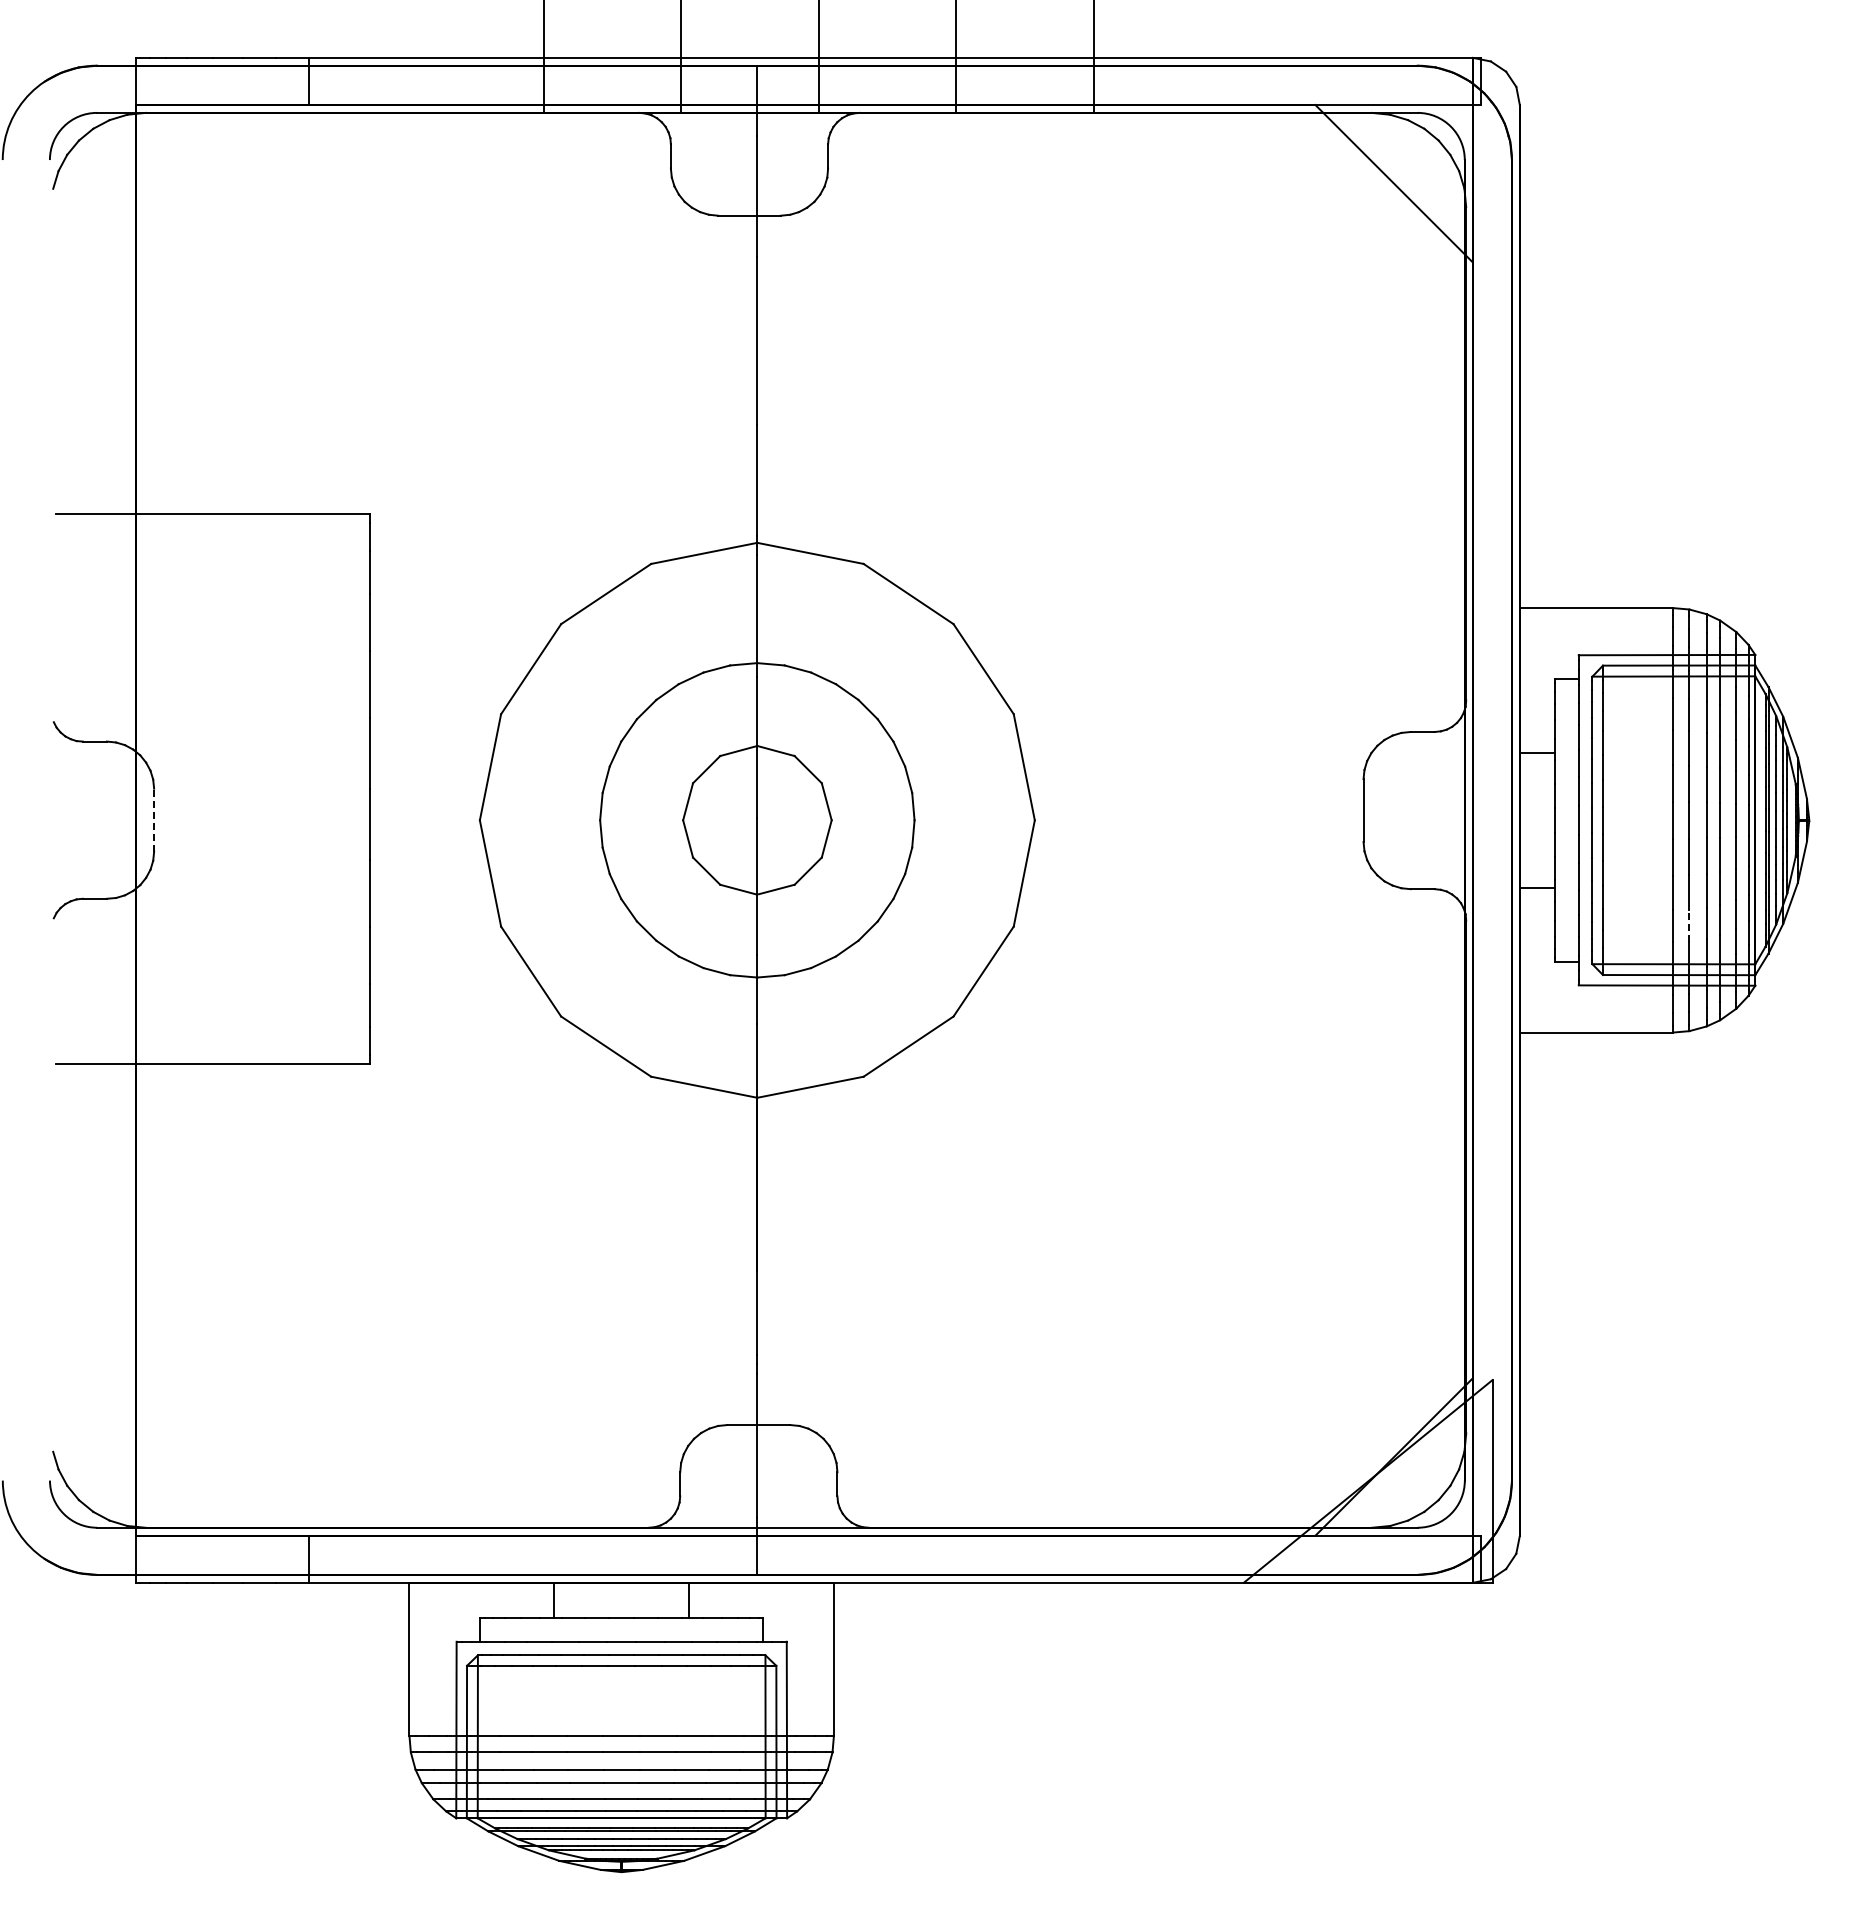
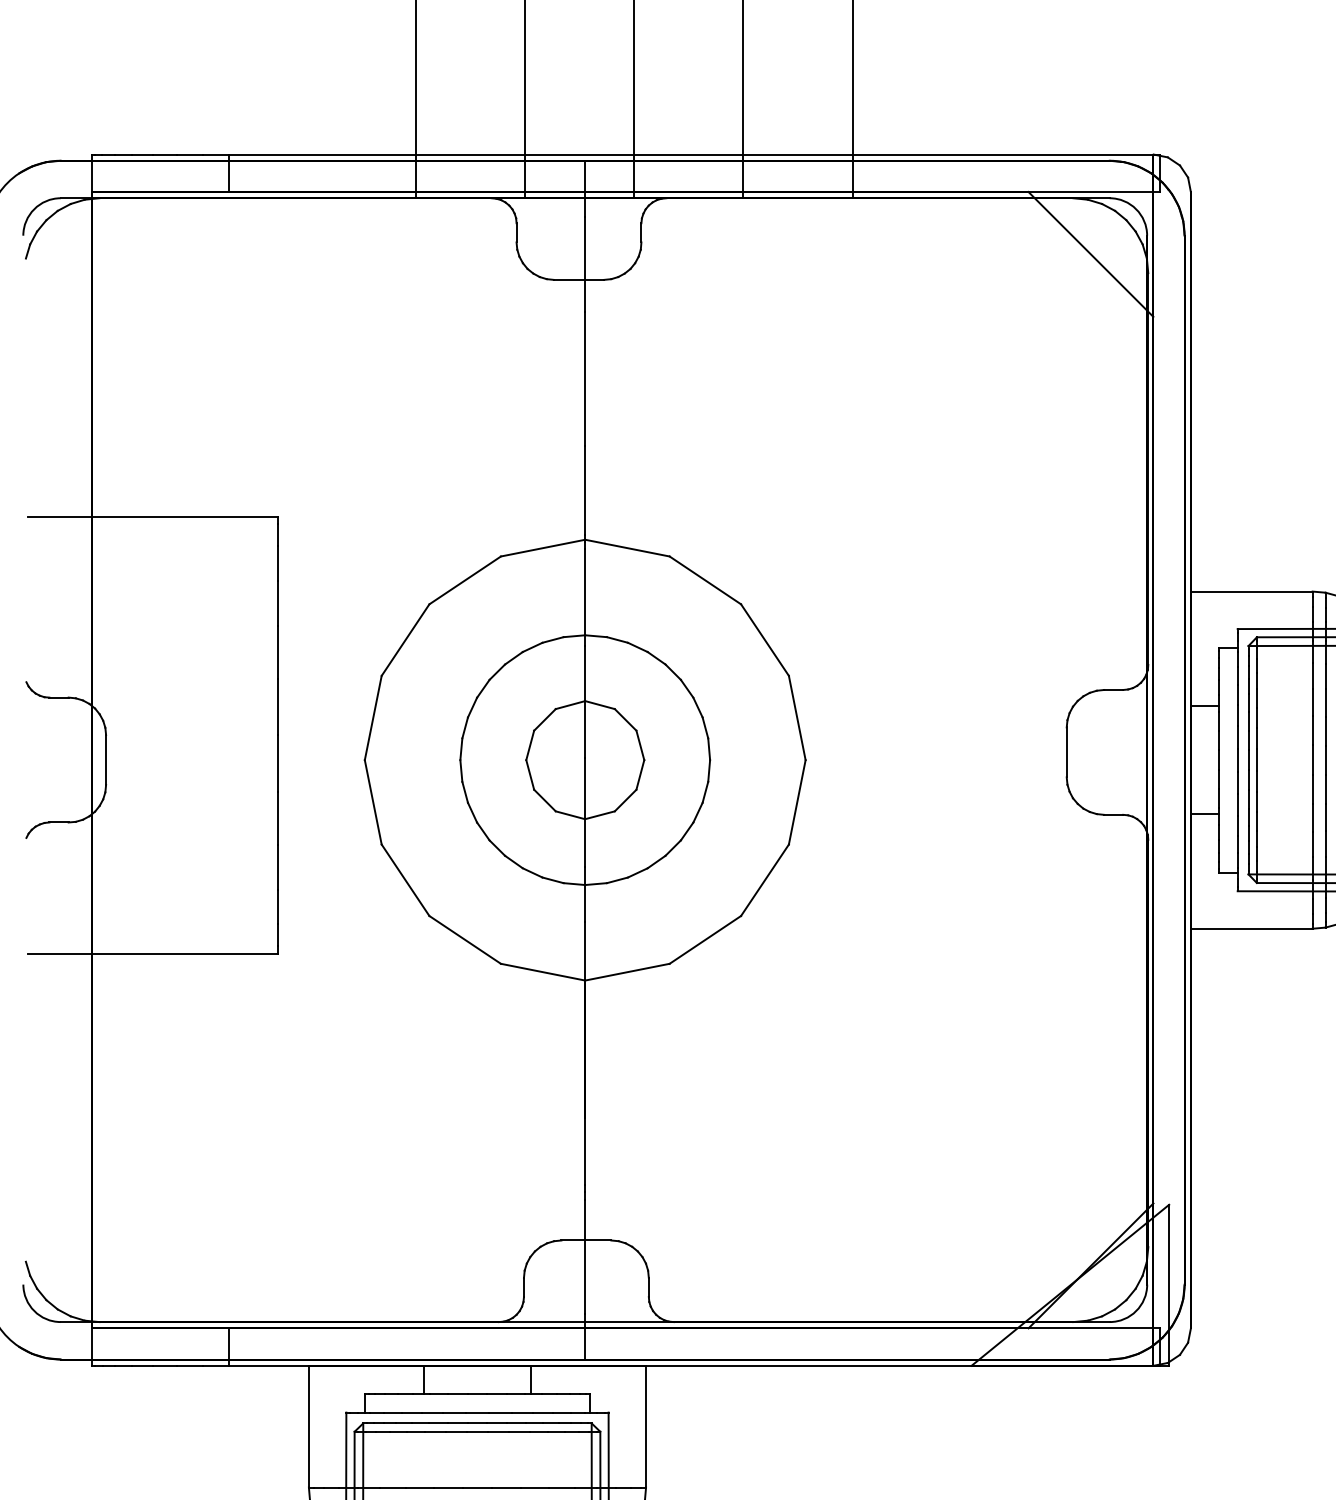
line: (154, 819) -> (106, 759), dashed -> solid
line: (1689, 925) -> (1325, 843), dashed -> solid

